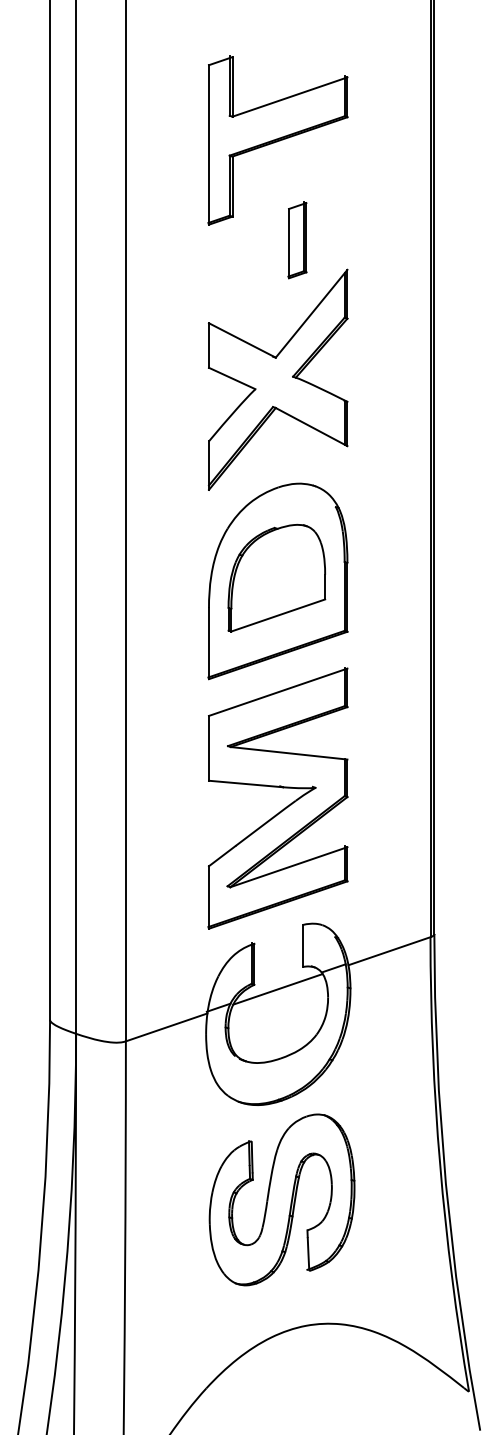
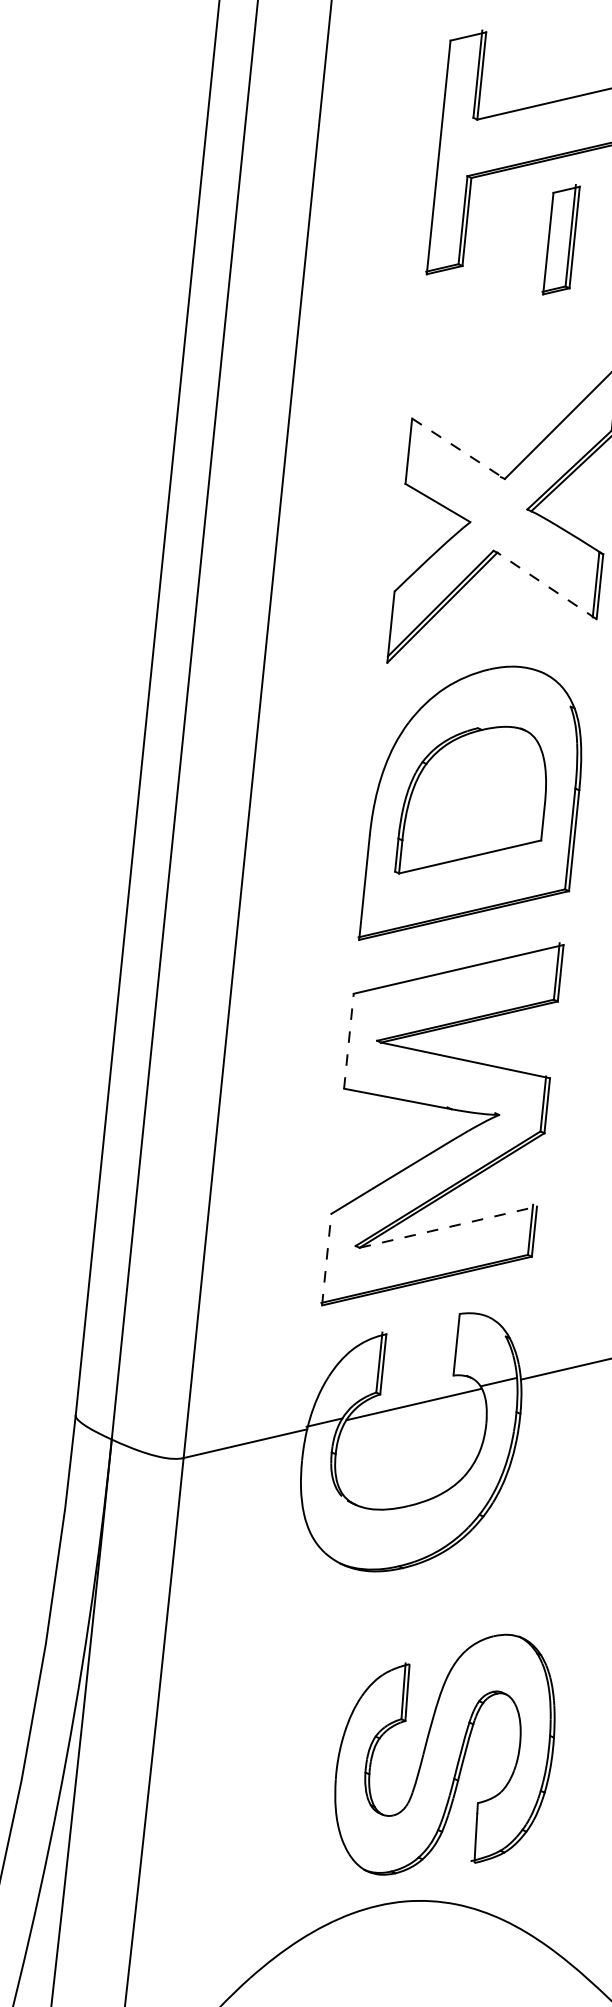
part: (297, 240) -> (561, 240), moved
line: (242, 340) -> (458, 448), solid -> dashed
line: (311, 427) -> (546, 586), solid -> dashed
line: (208, 747) -> (348, 1039), solid -> dashed
line: (288, 867) -> (447, 1227), solid -> dashed
line: (208, 896) -> (326, 1258), solid -> dashed
part: (281, 1199) -> (444, 1754), moved

